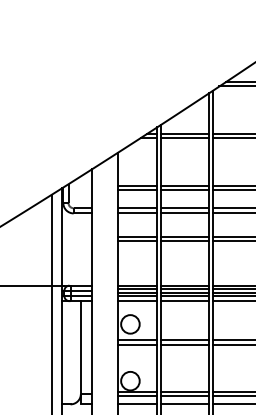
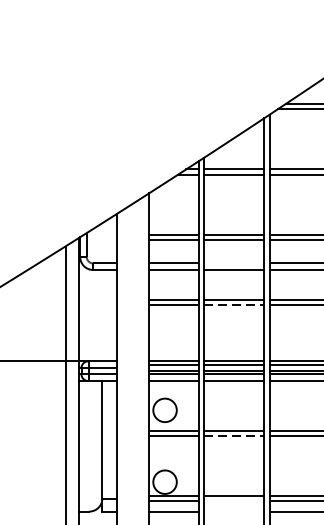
line: (184, 208) -> (233, 263), removed
line: (185, 241) -> (234, 305), solid -> dashed
line: (185, 344) -> (234, 435), solid -> dashed
line: (184, 396) -> (233, 501), removed
line: (184, 404) -> (233, 511), removed

